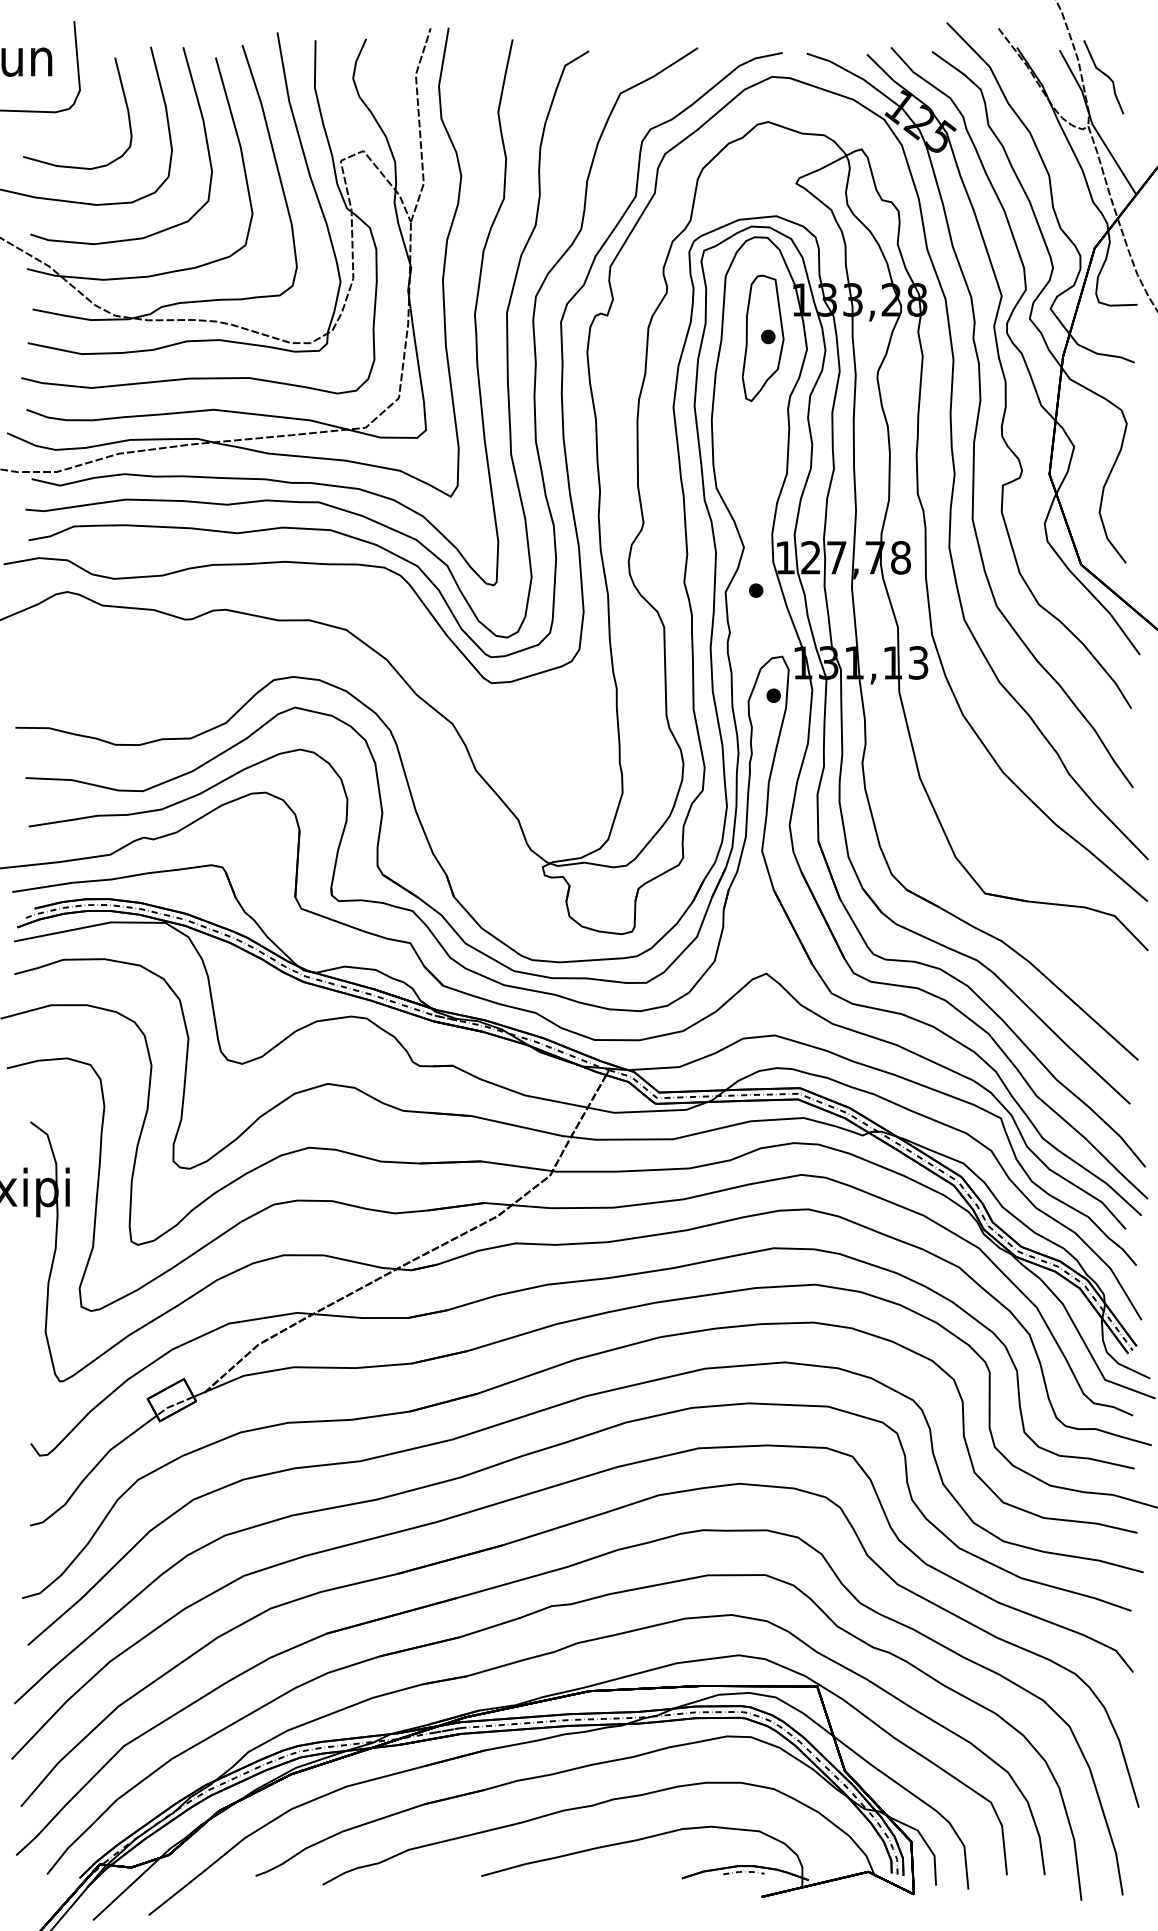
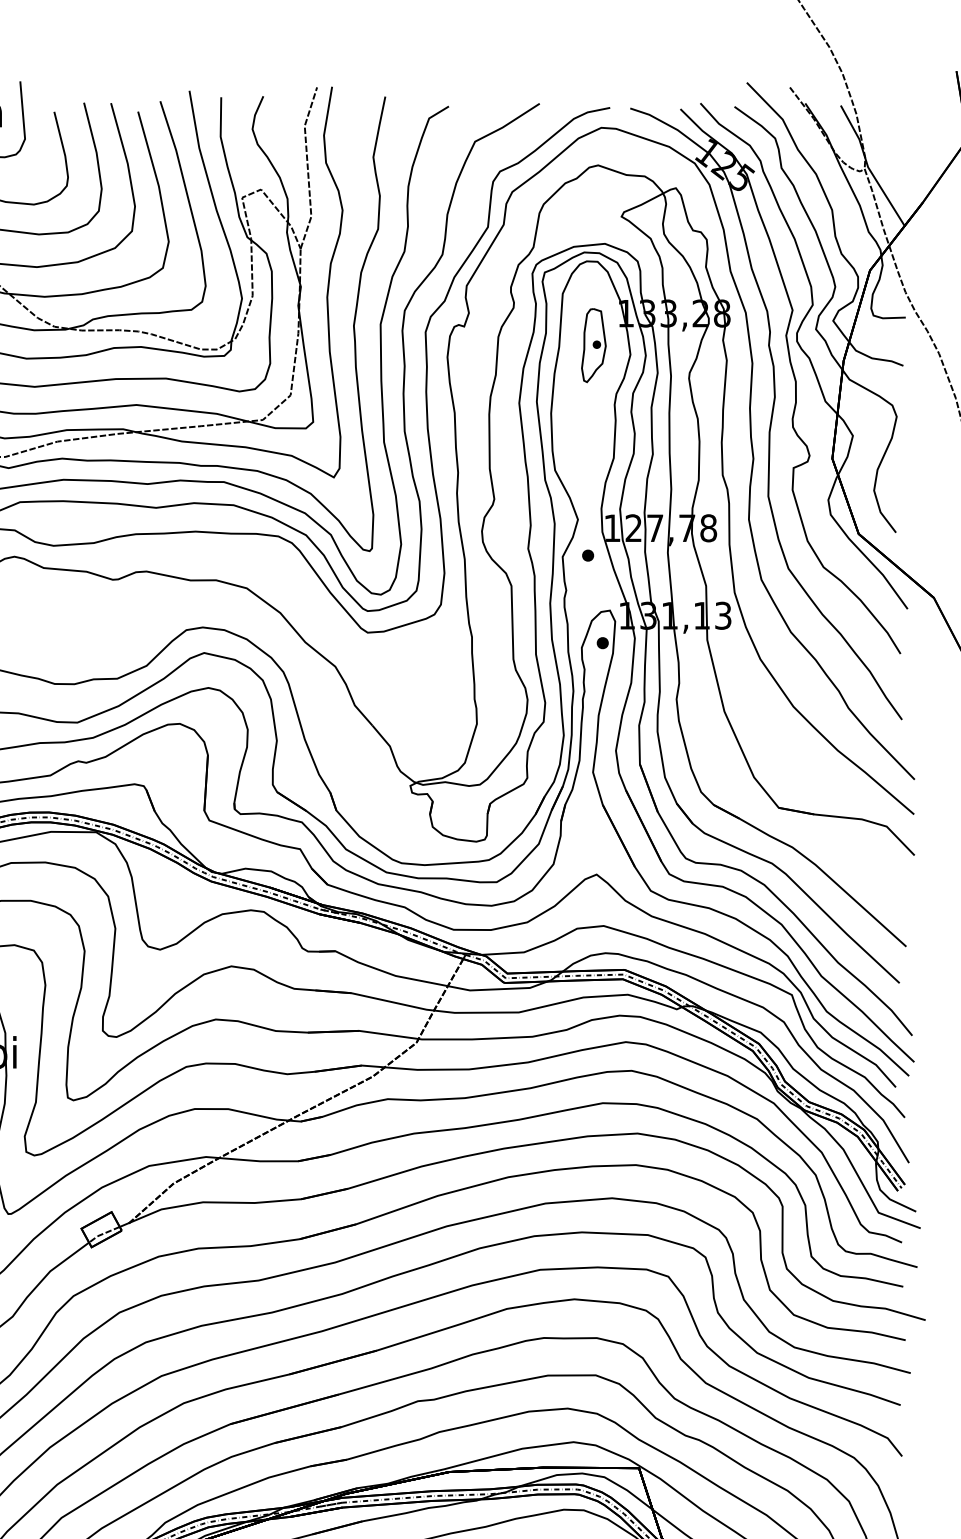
curve: (1104, 75) -> (878, 126), removed
part: (762, 338) -> (593, 345), size x0.7

